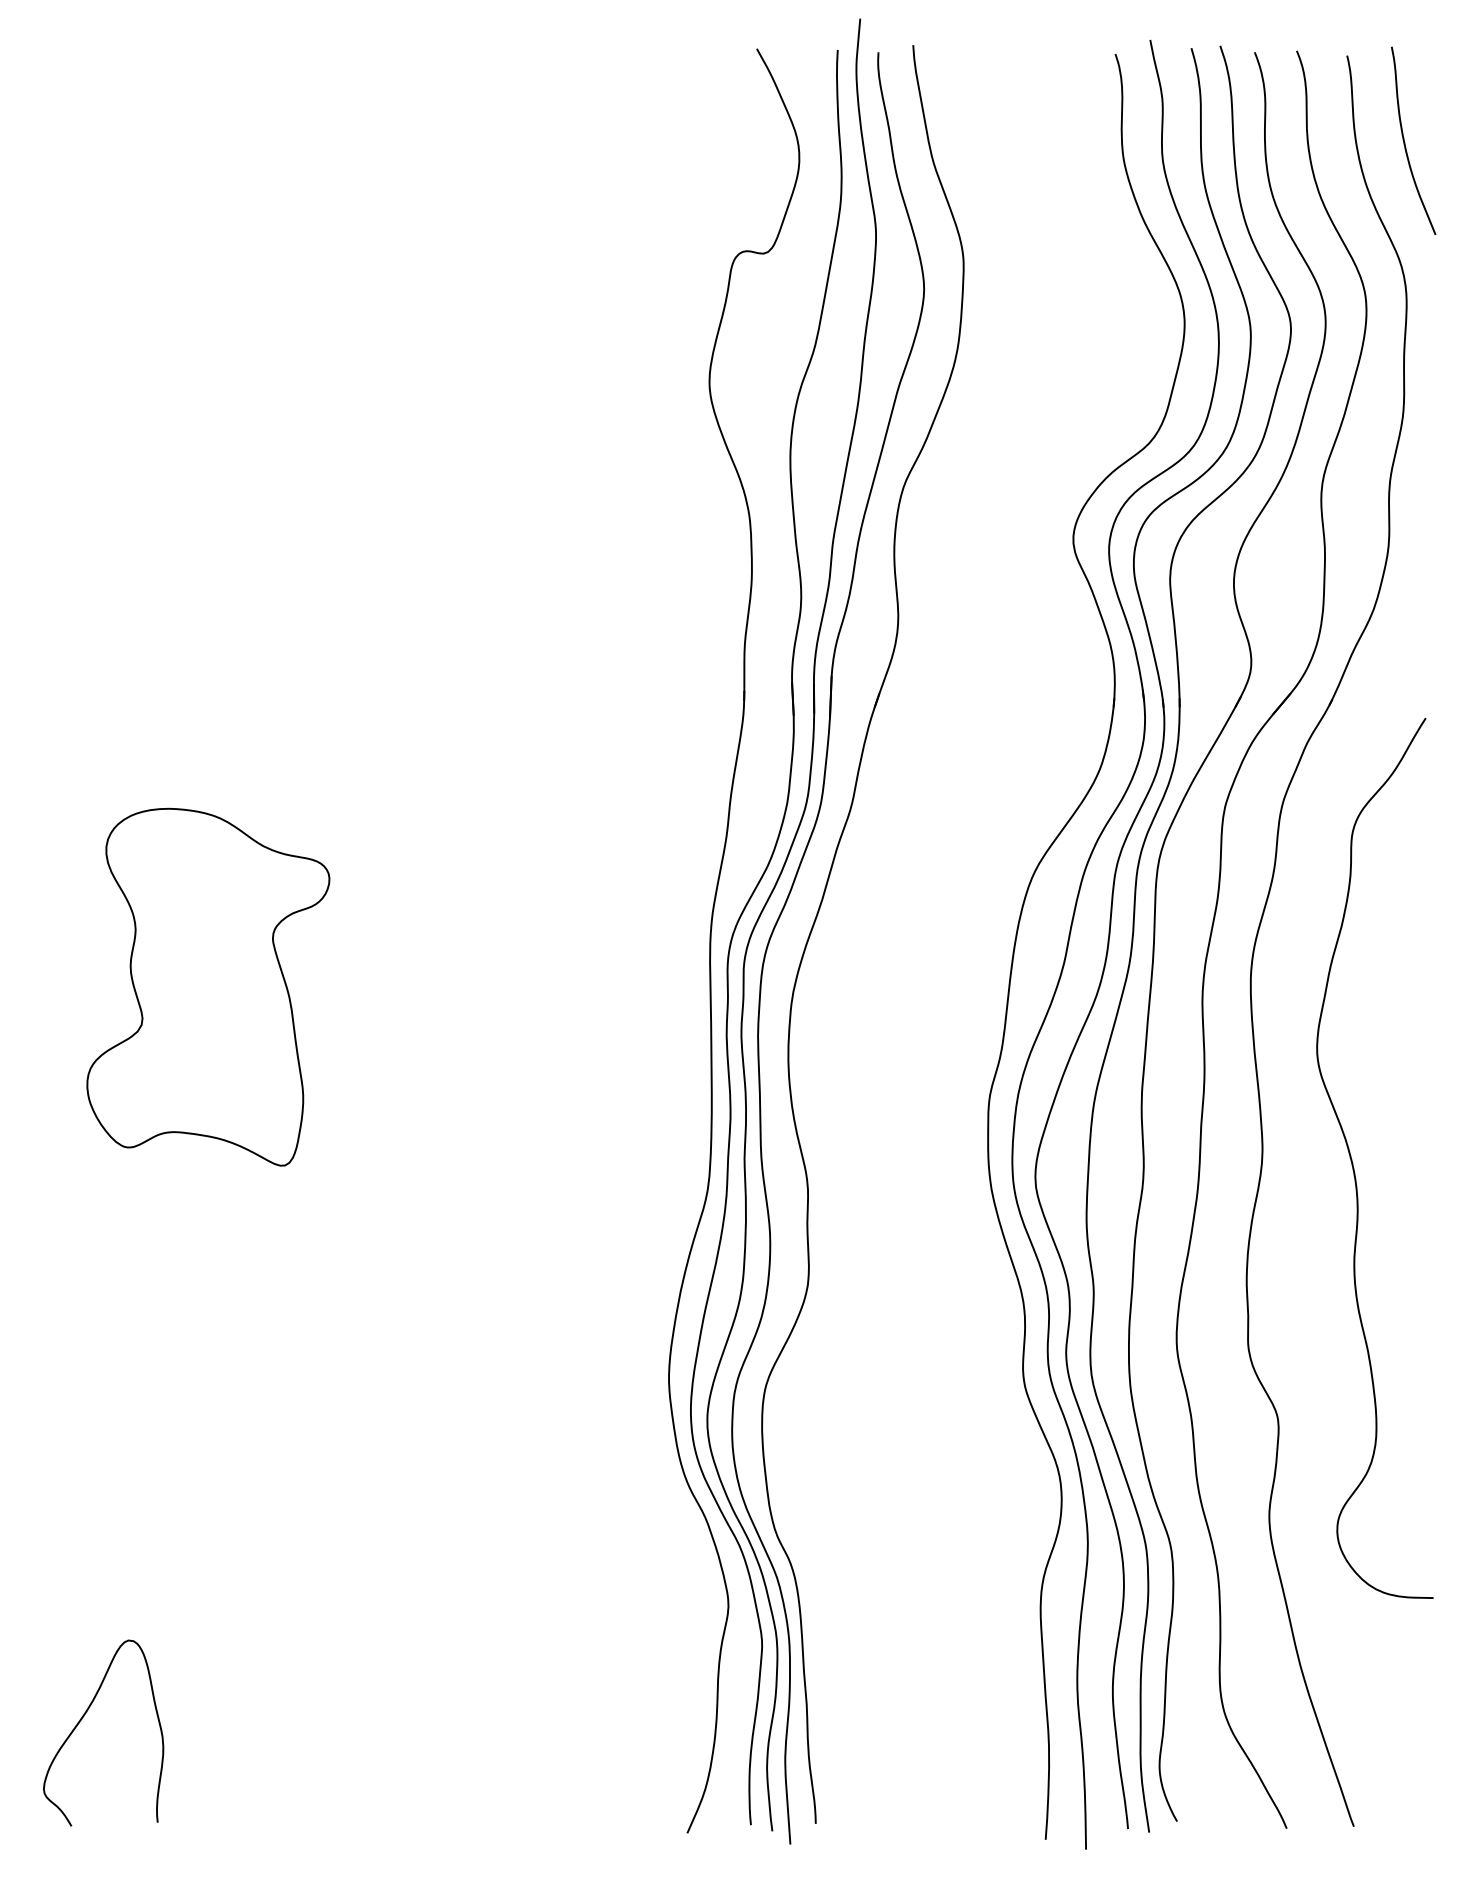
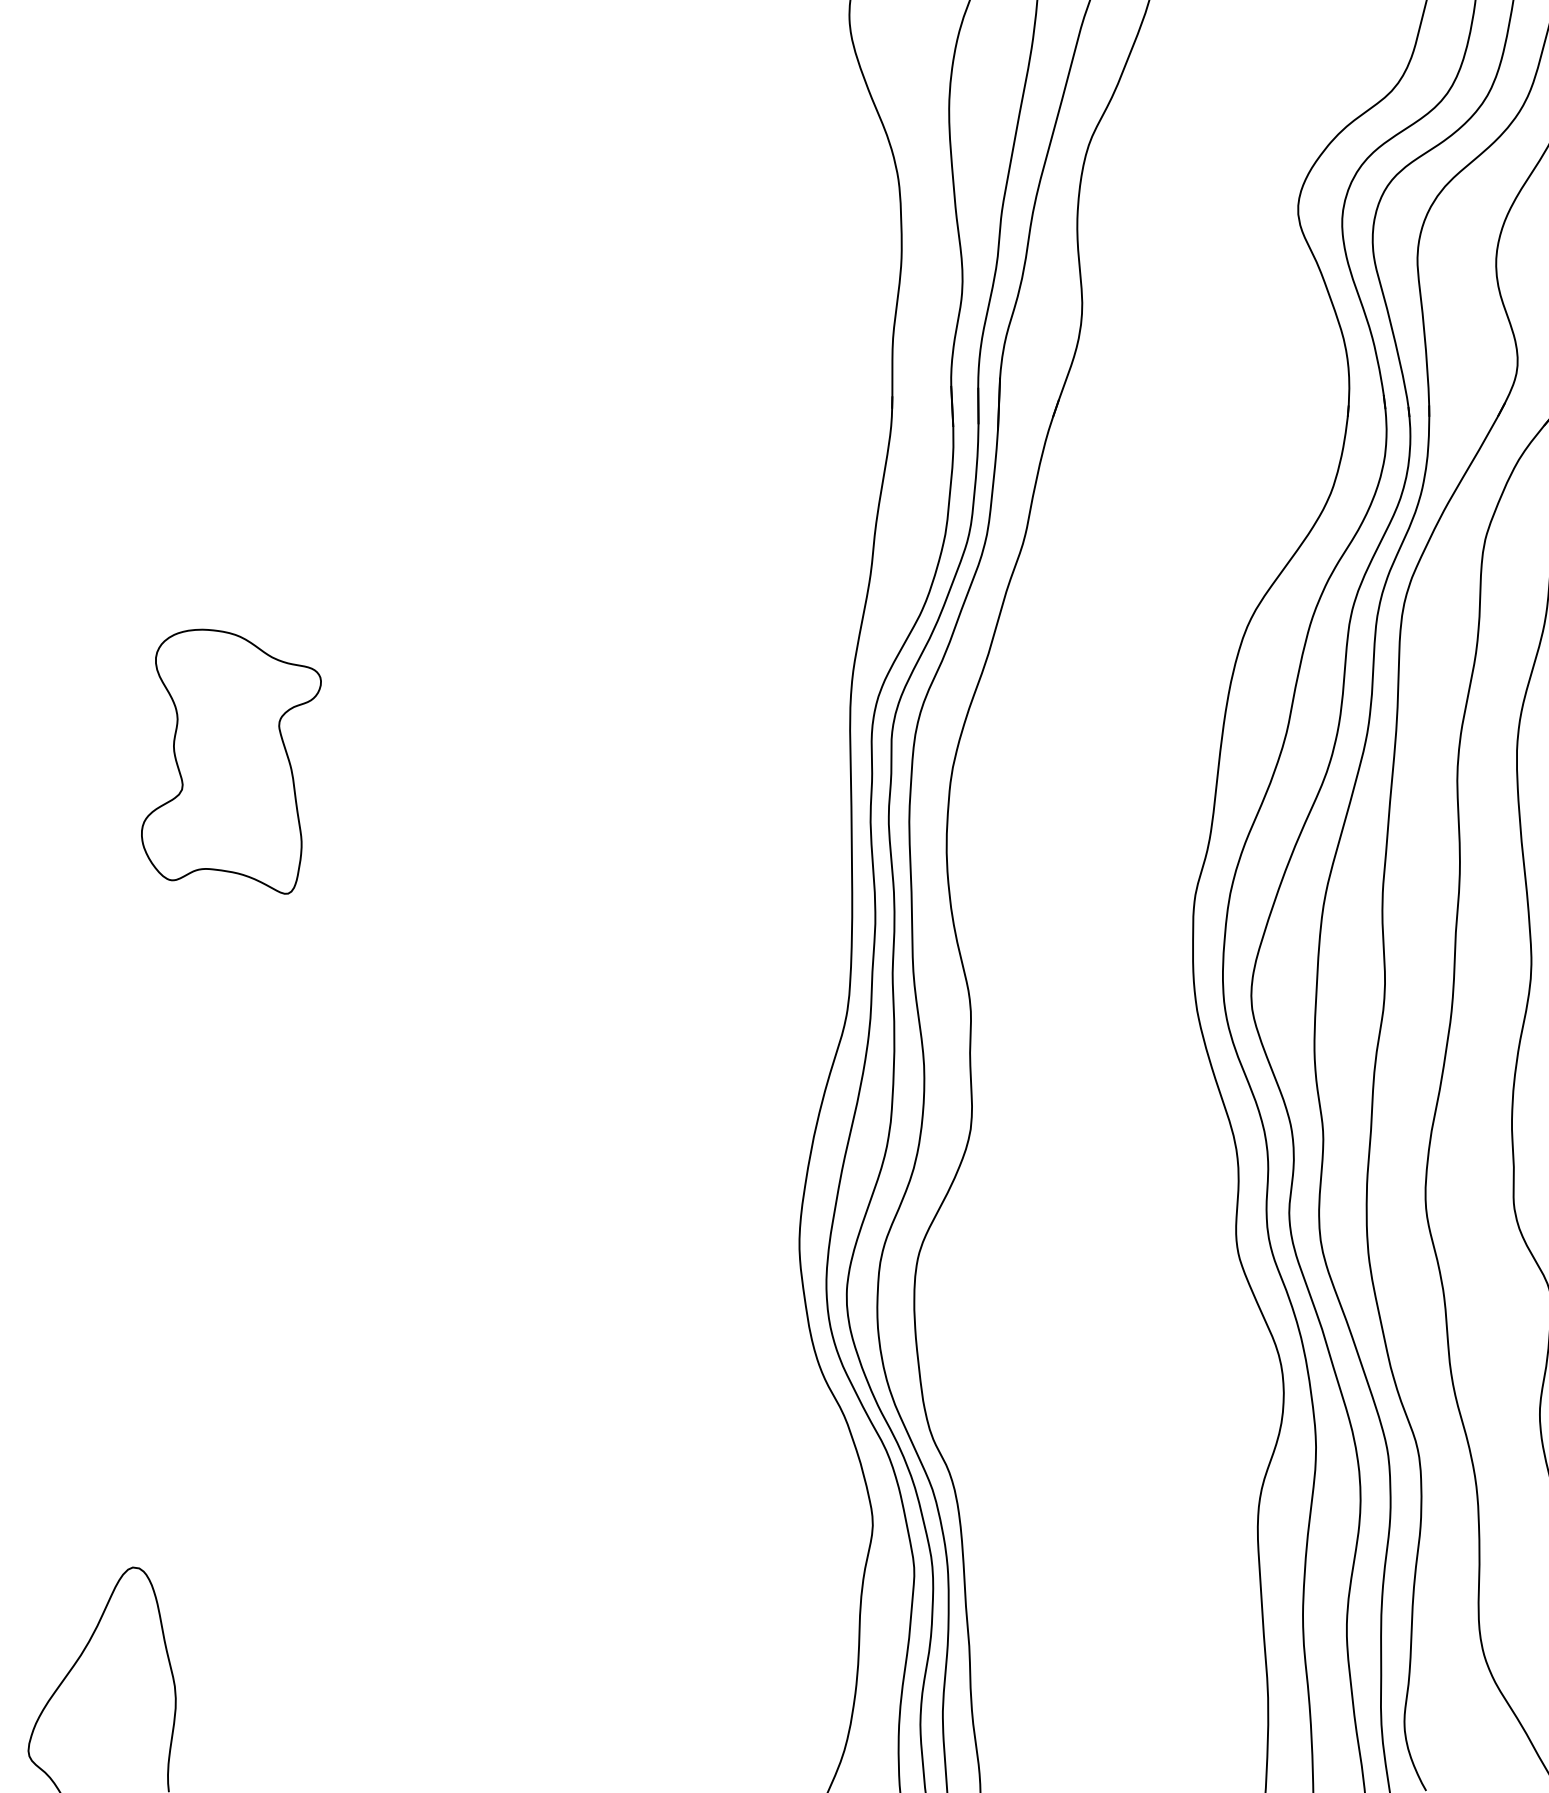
part: (208, 986) -> (231, 760), size x0.6

